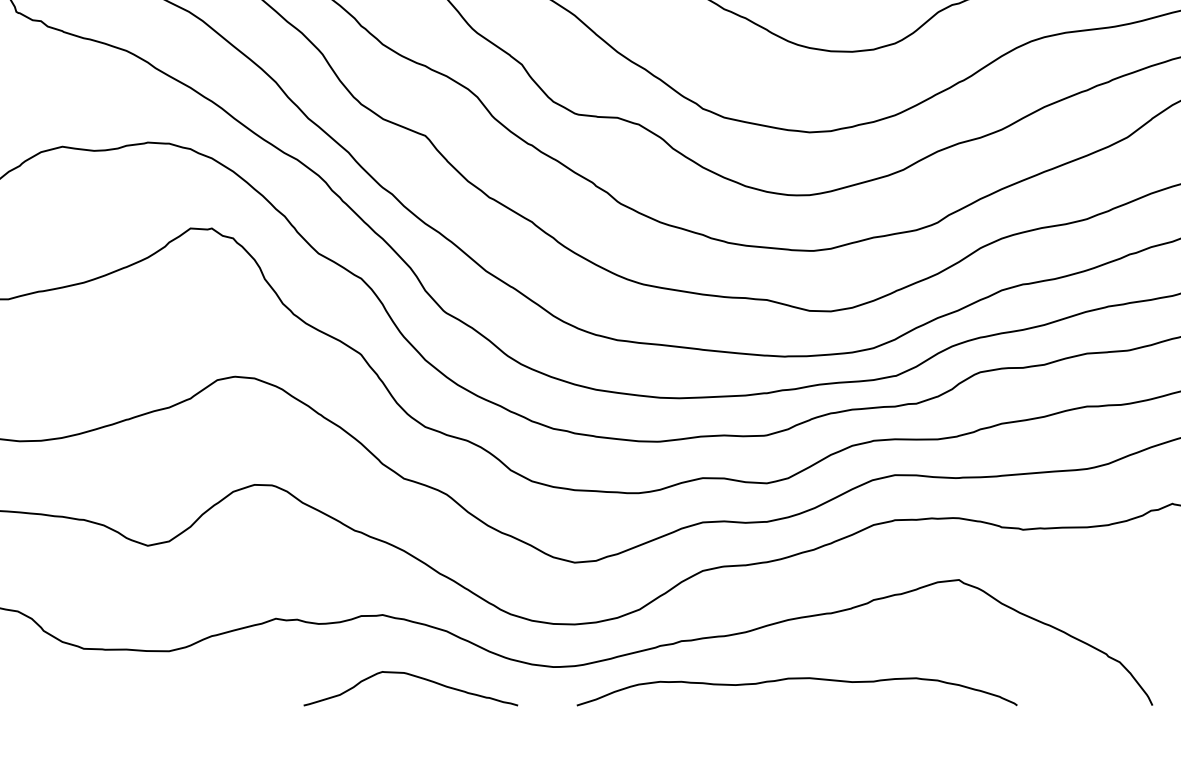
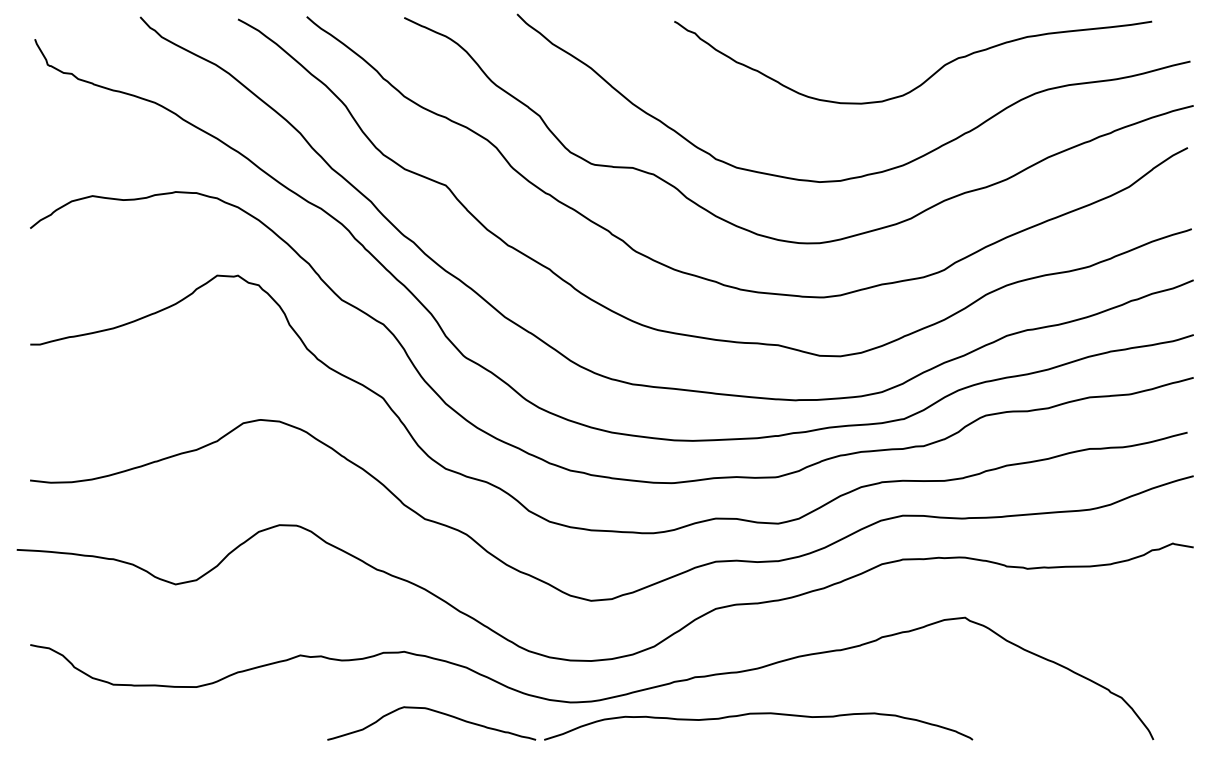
curve: (797, 679) -> (758, 714), moved

